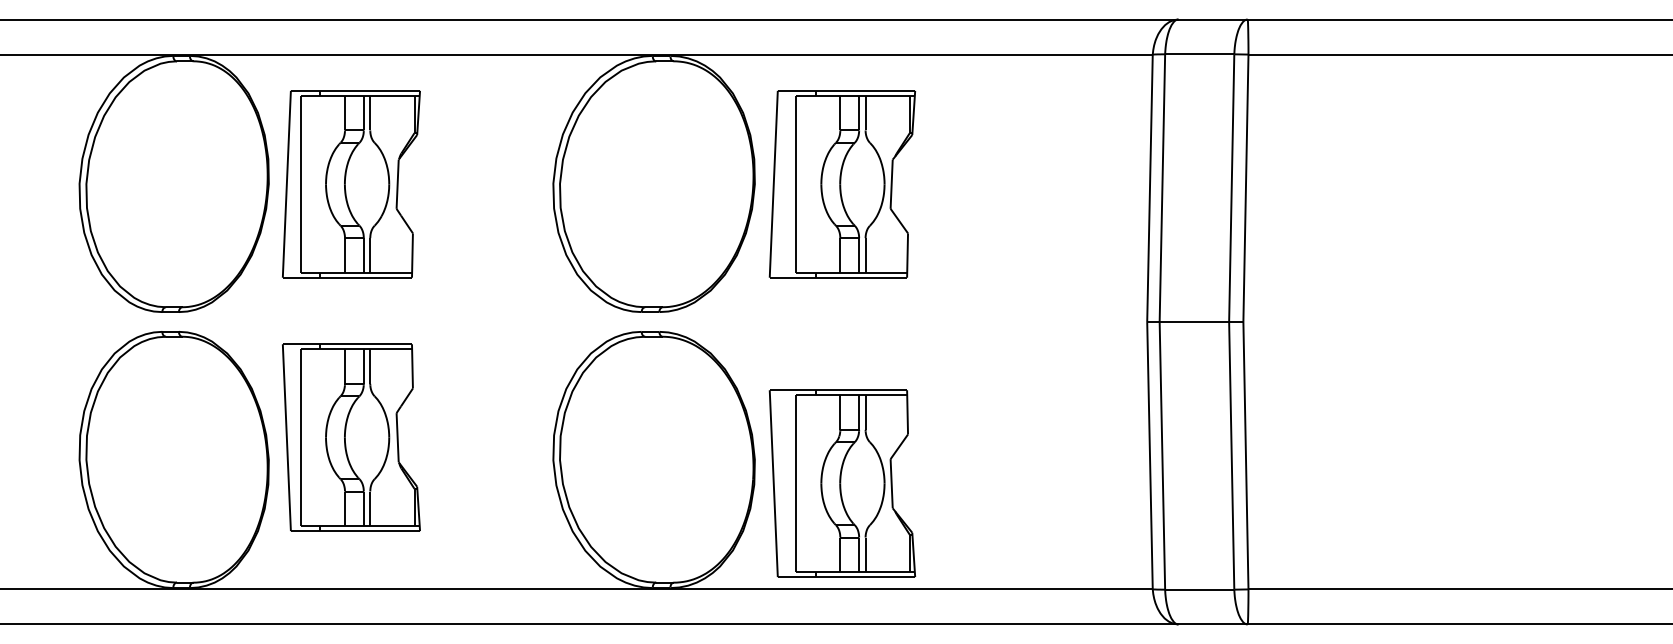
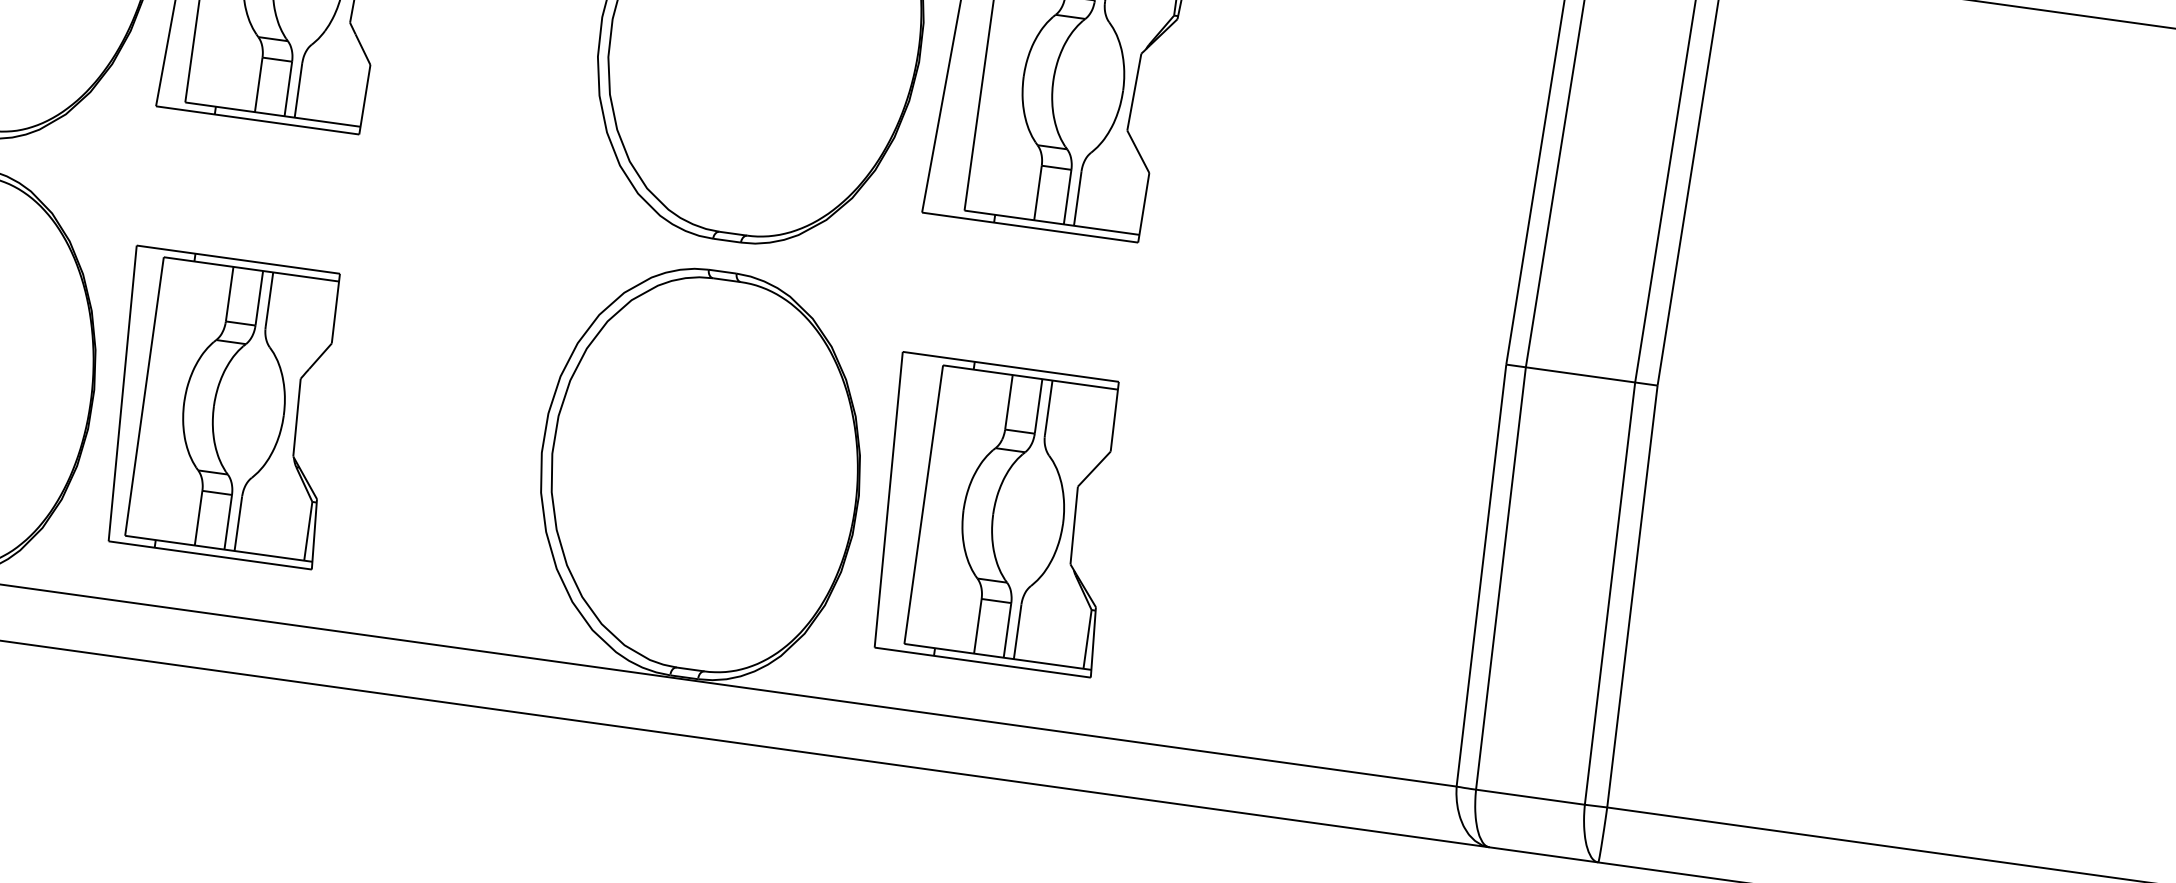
part: (351, 437) -> (224, 407), moved
part: (842, 483) -> (996, 514), moved

